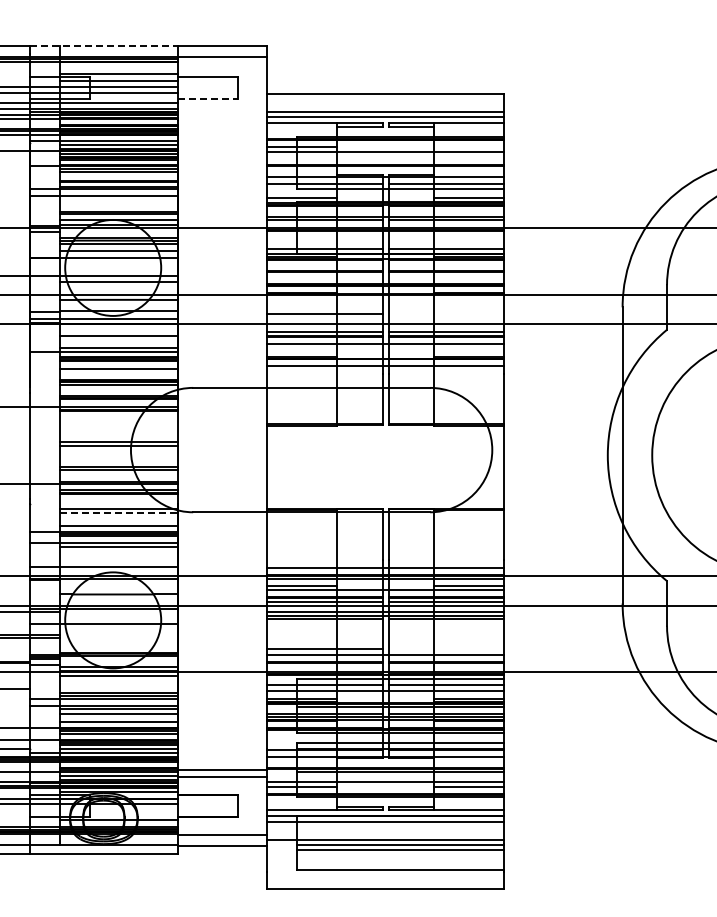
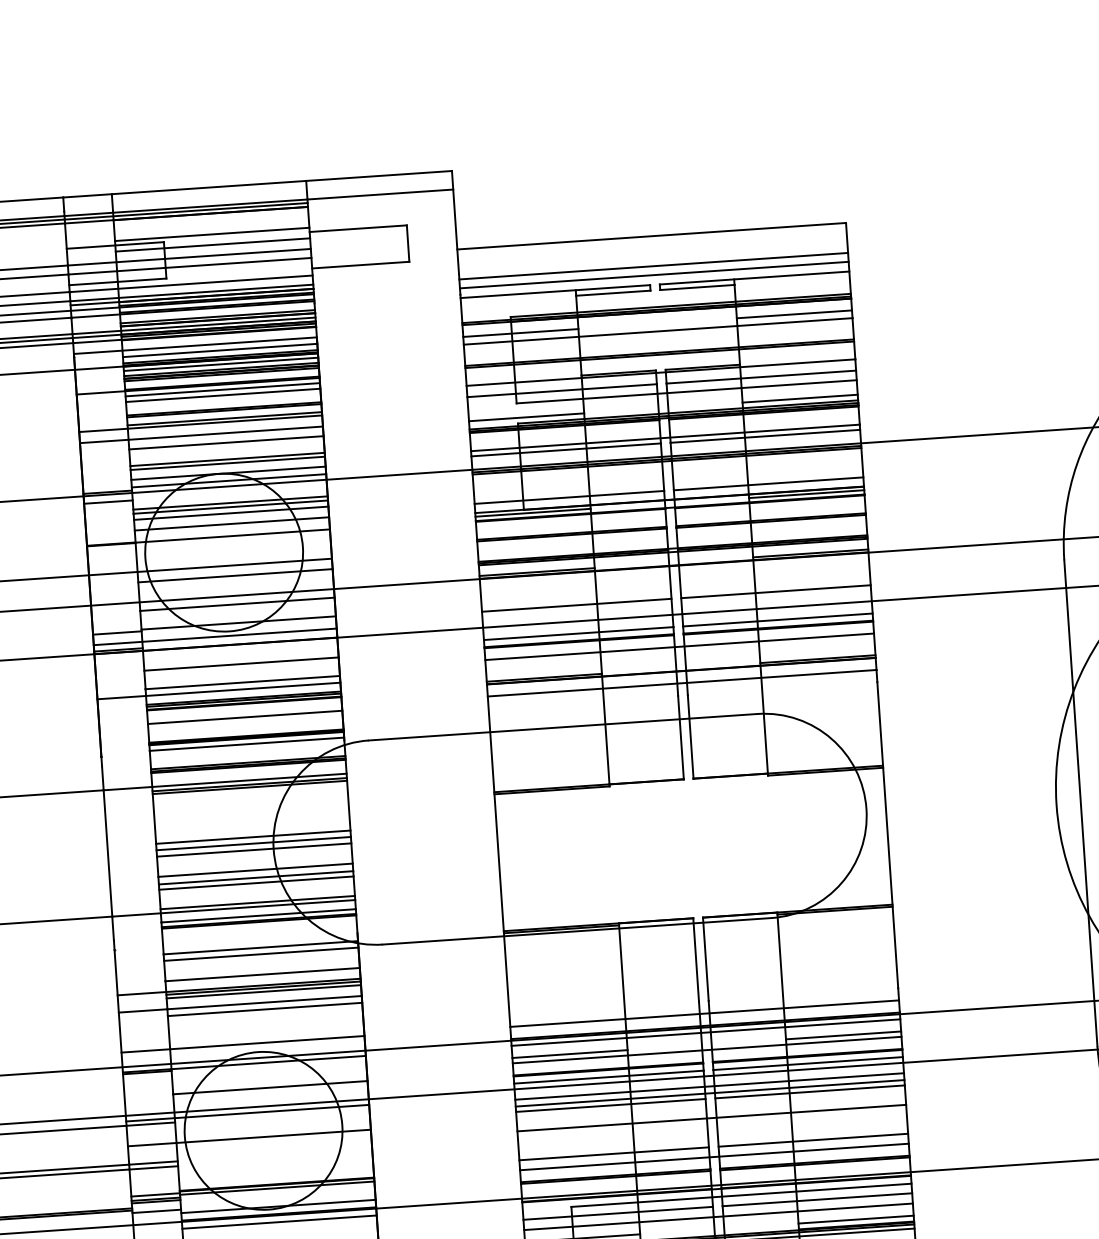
line: (104, 45) -> (184, 188), dashed -> solid
line: (207, 99) -> (360, 265), dashed -> solid
line: (468, 146) -> (793, 313), added
line: (118, 201) -> (225, 443), added
line: (446, 314) -> (776, 591), added
line: (118, 449) -> (253, 849), added
line: (118, 461) -> (254, 869), added
line: (119, 513) -> (261, 954), dashed -> solid
line: (385, 631) -> (711, 1118), added
line: (446, 648) -> (813, 1139), added

